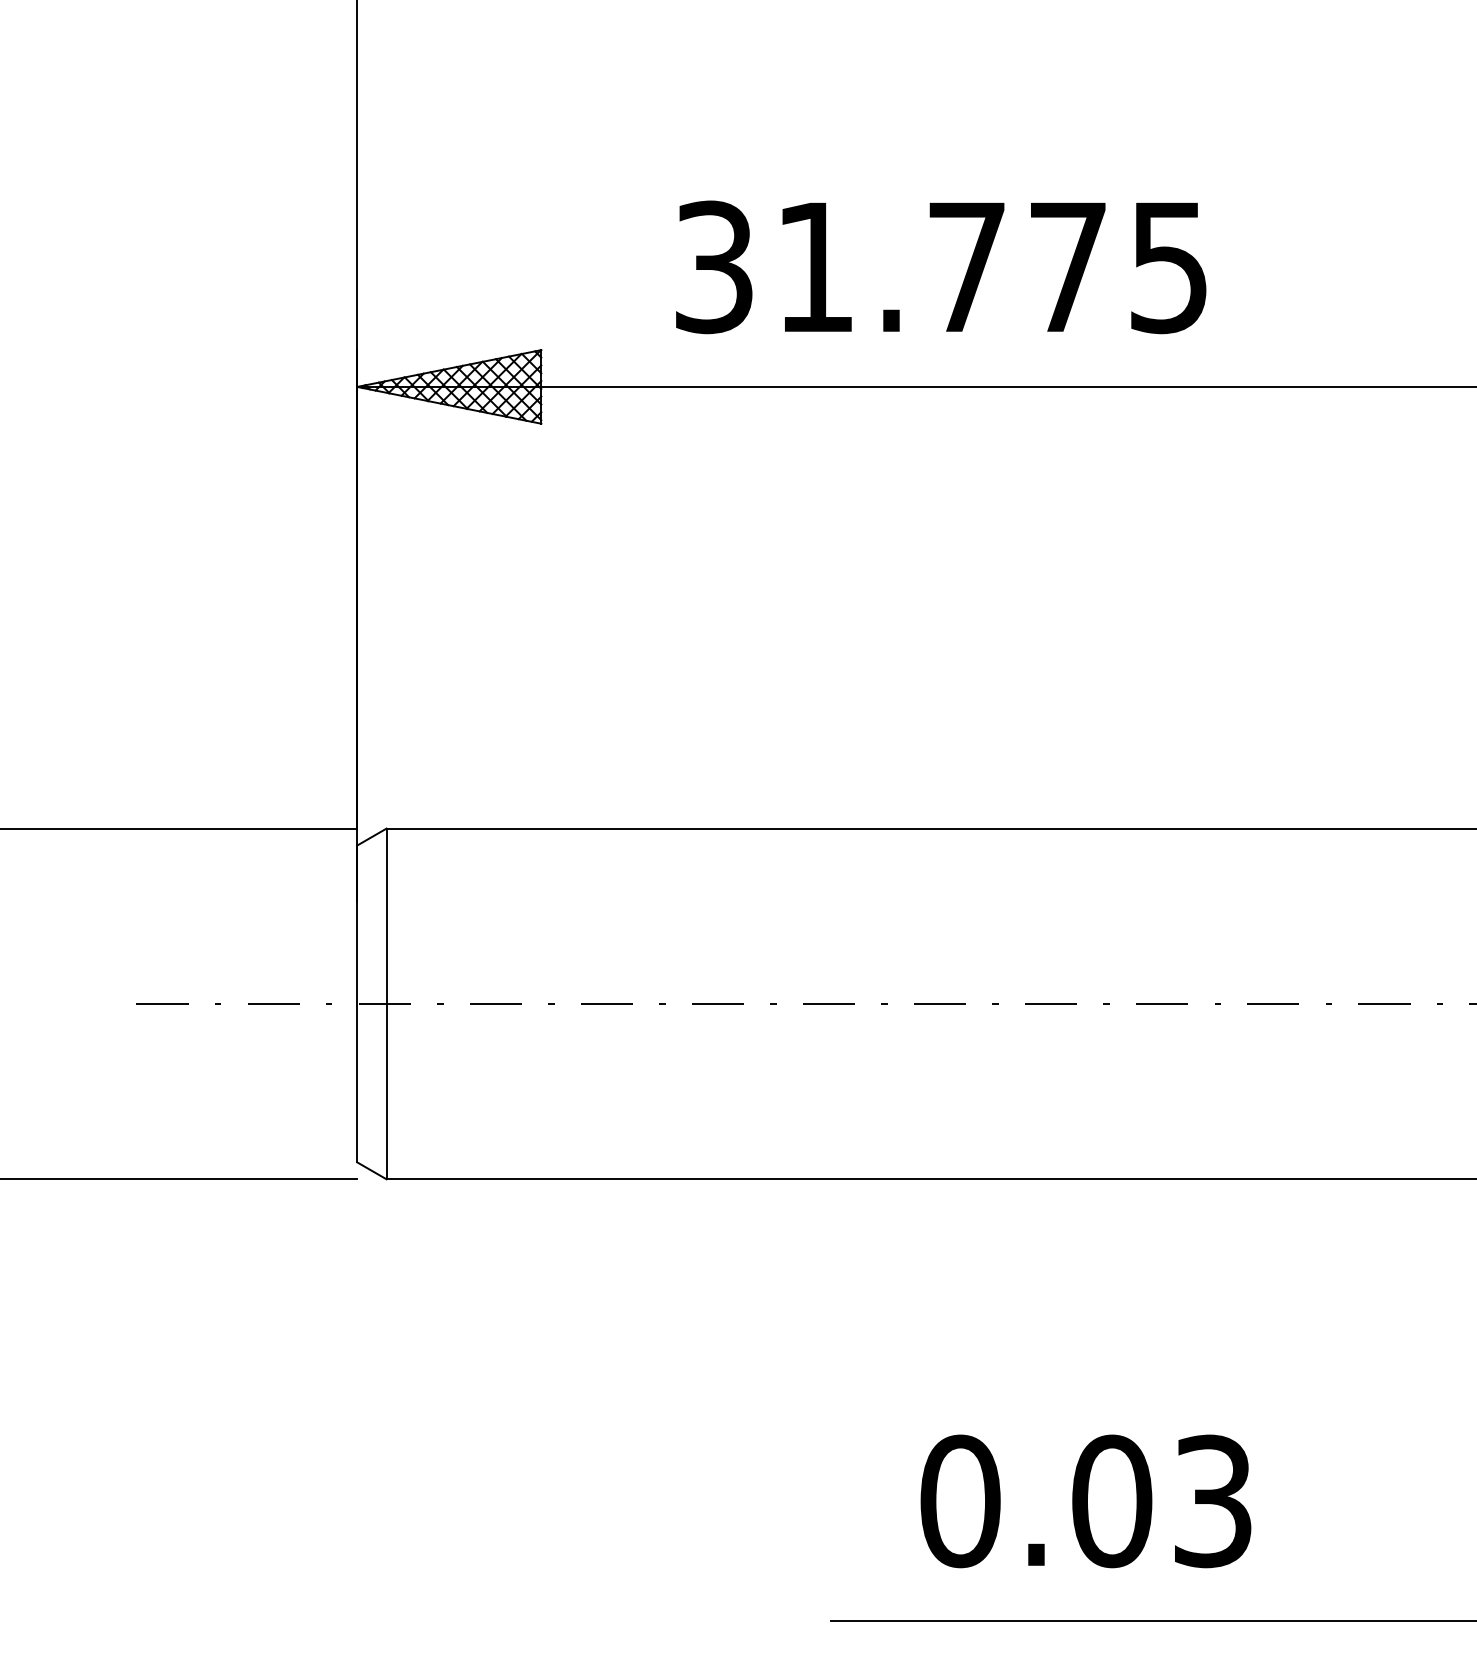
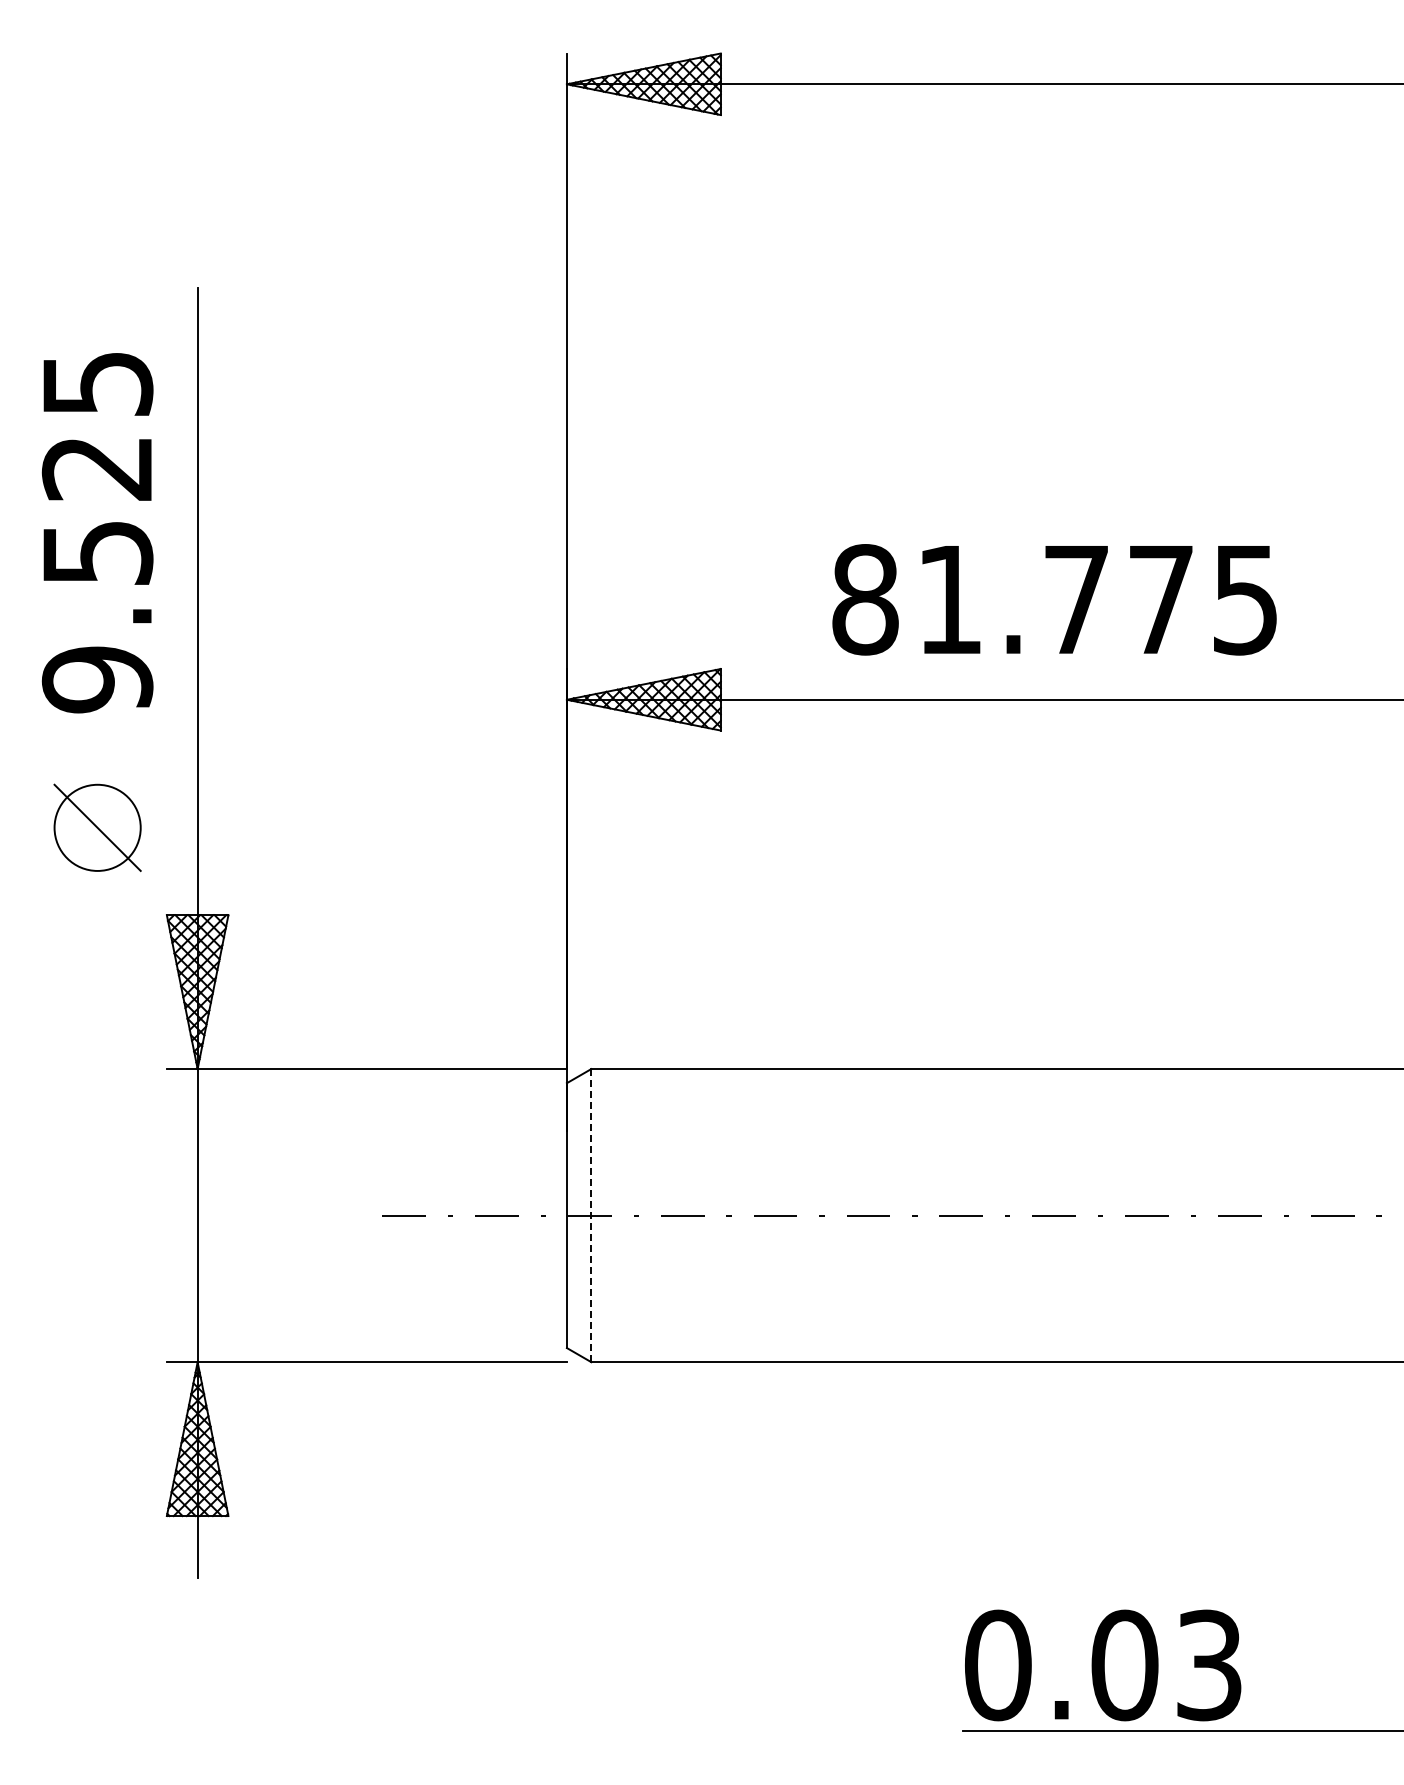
text: (714, 266) -> (865, 599), 31.775 -> 81.775
line: (386, 1003) -> (591, 1215), solid -> dashed
text: (1086, 1501) -> (1103, 1665), moved

